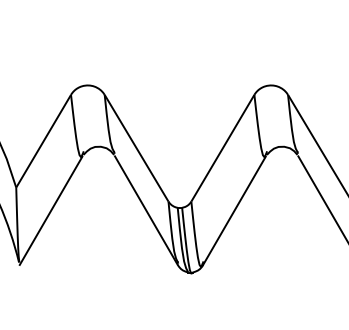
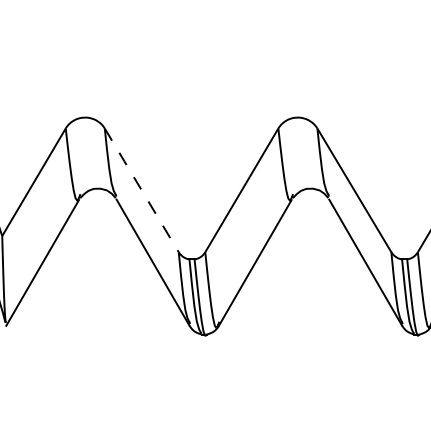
line: (136, 148) -> (141, 190), solid -> dashed

